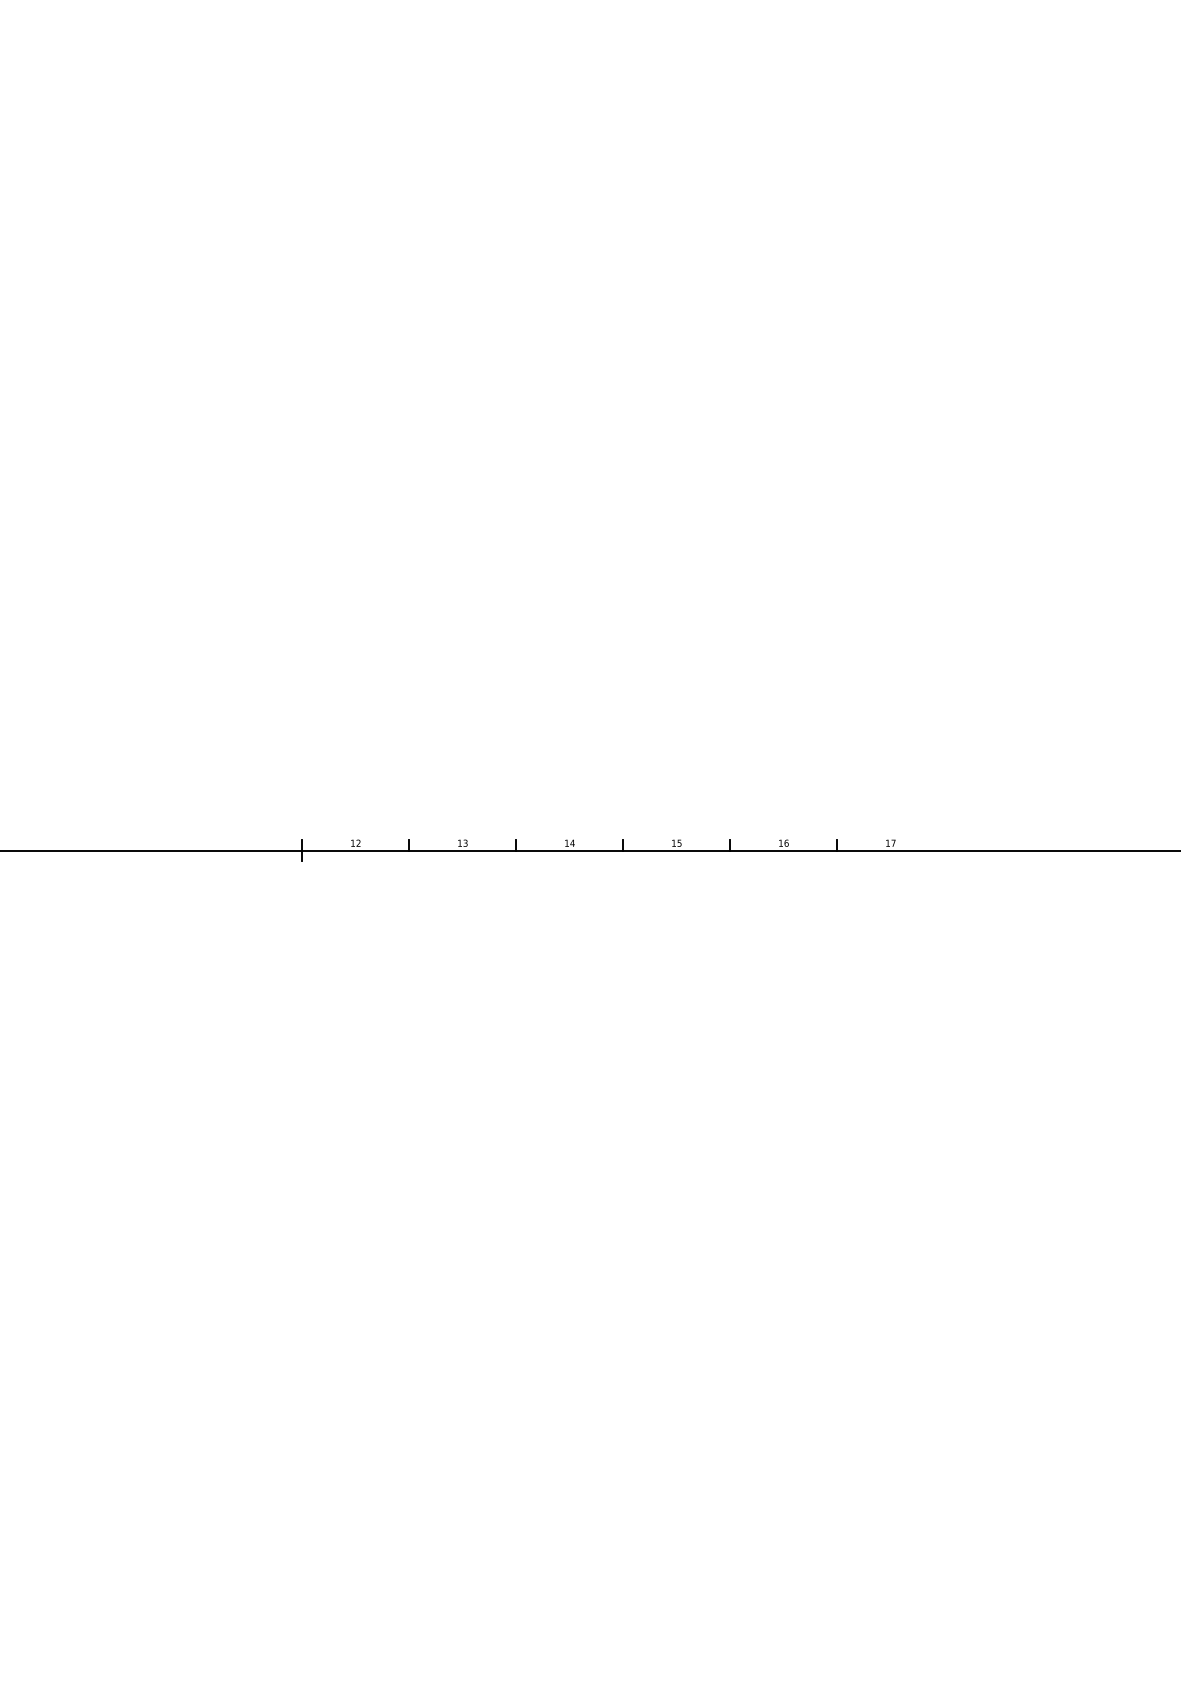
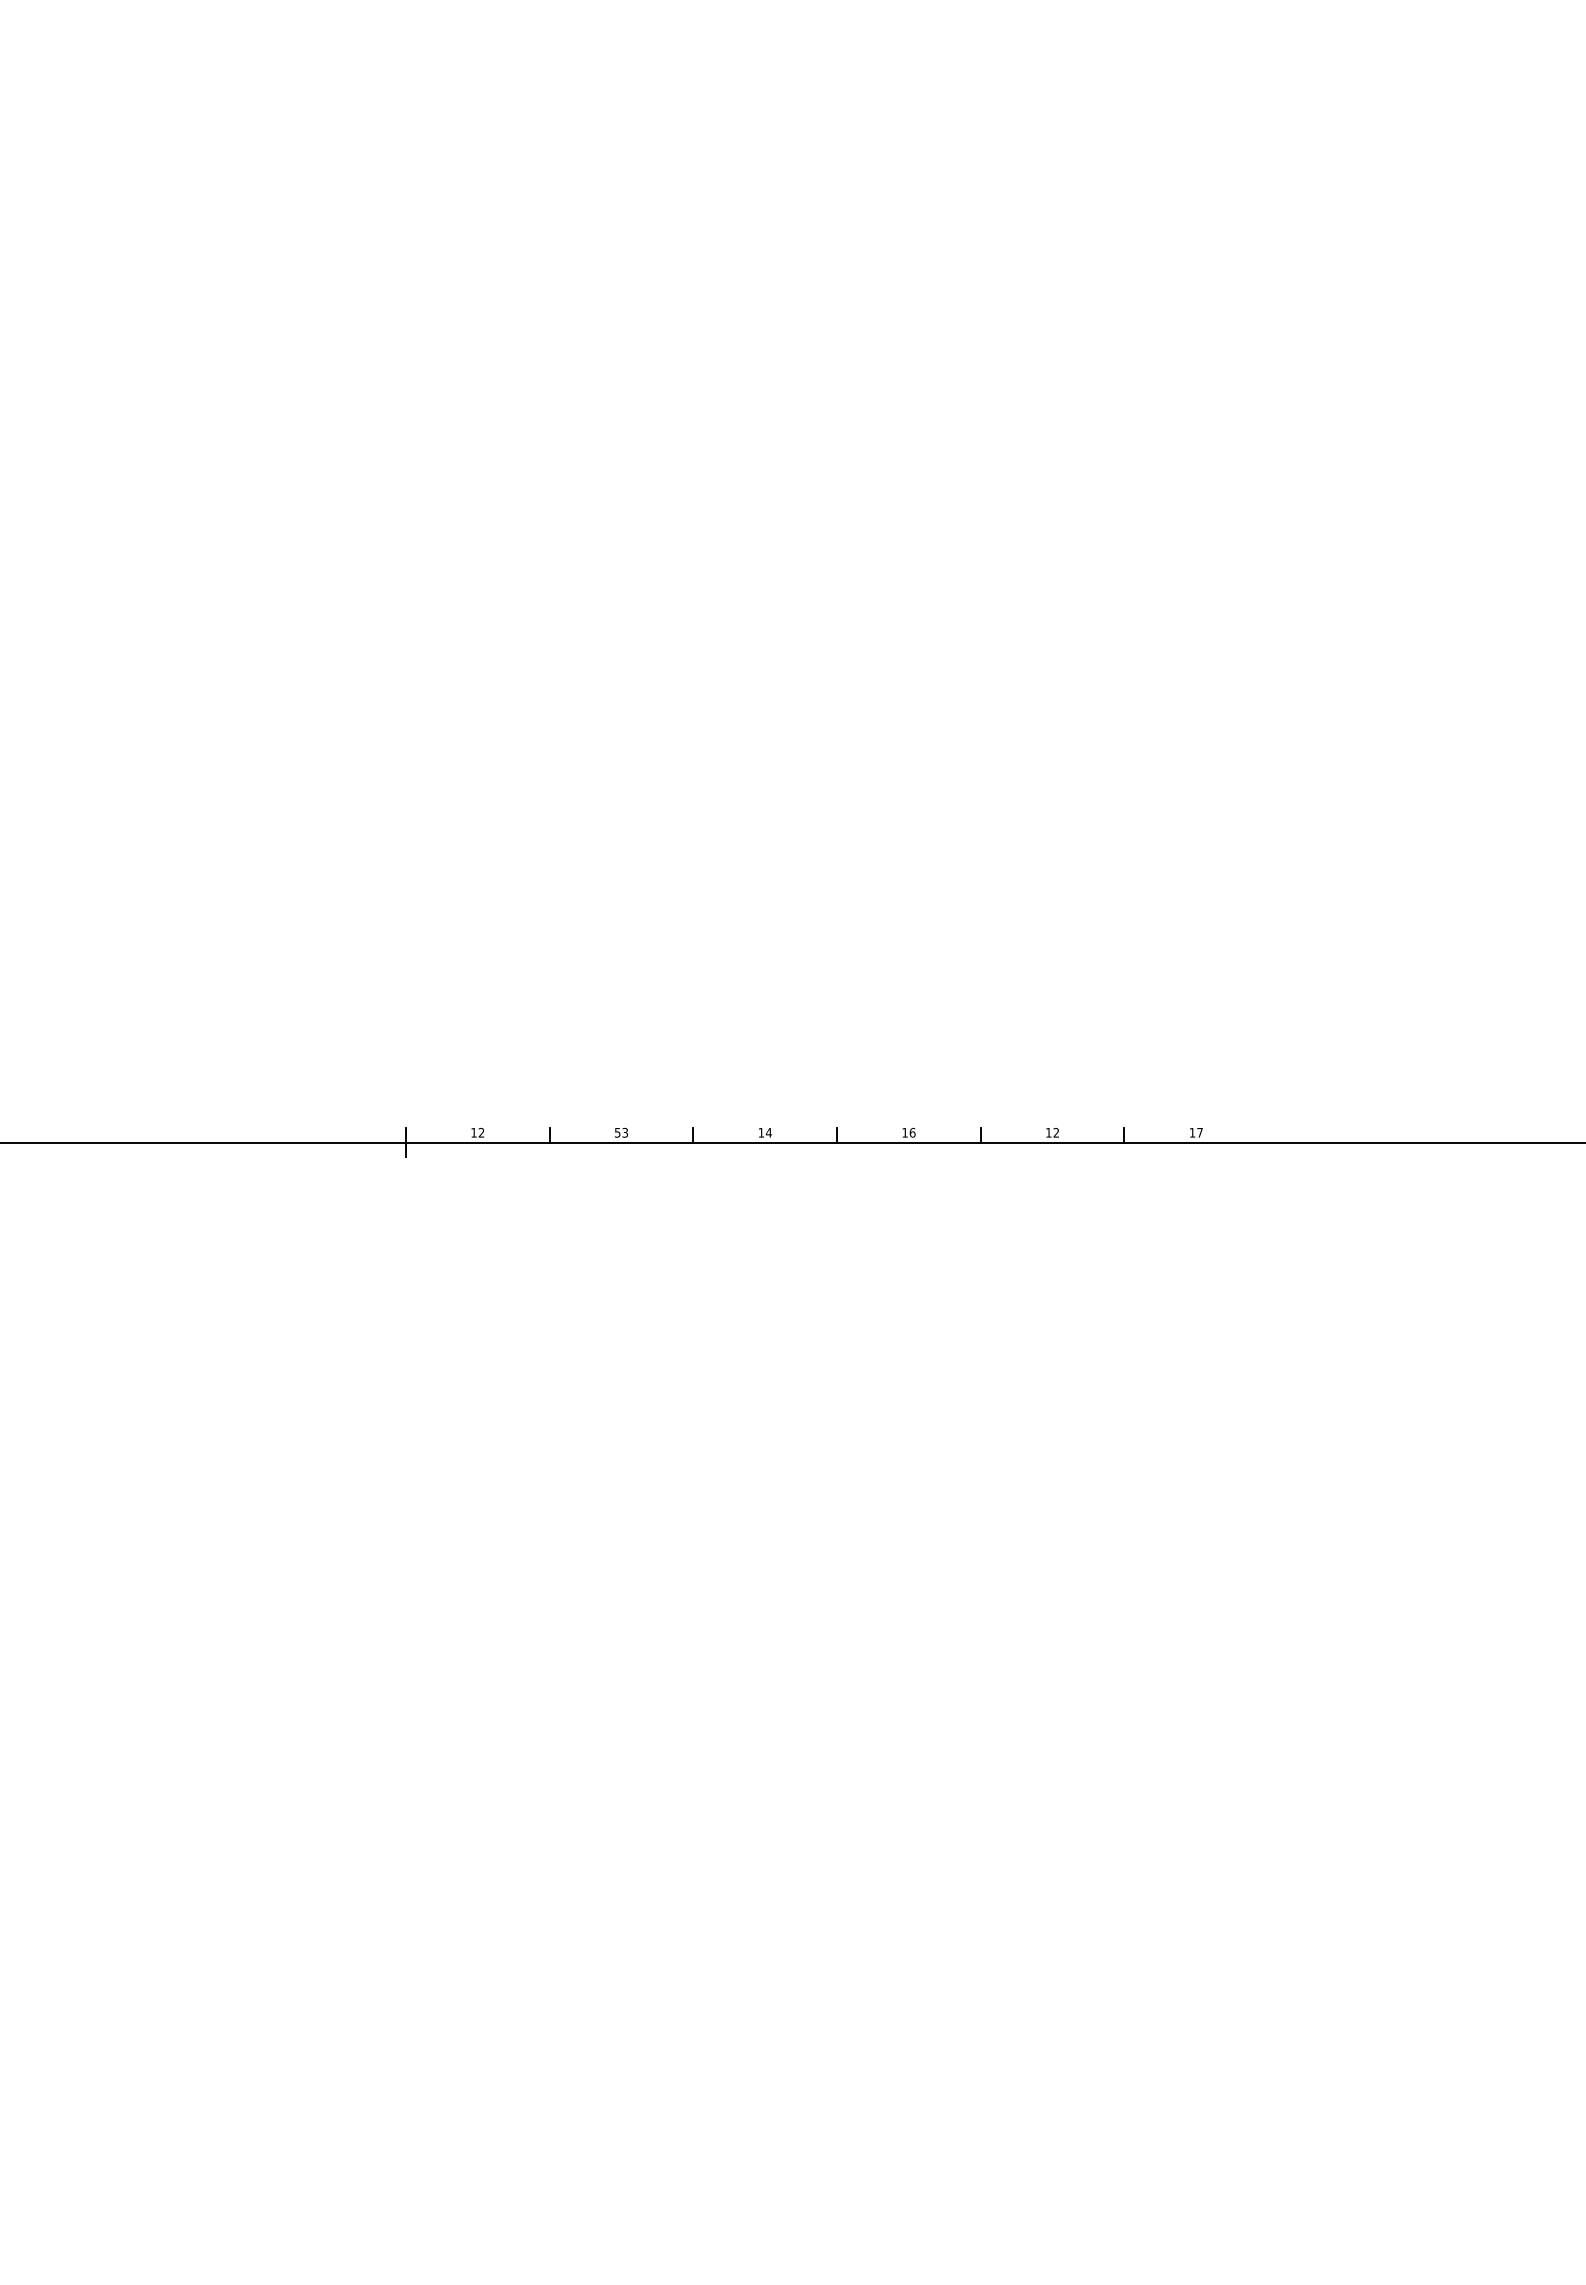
text: (459, 843) -> (617, 1132), 13 -> 53
text: (679, 843) -> (912, 1132), 15 -> 16
text: (786, 843) -> (1056, 1132), 16 -> 12

